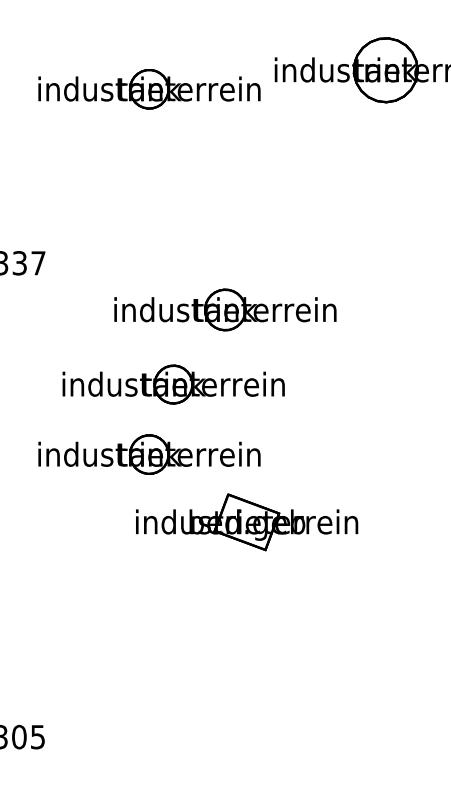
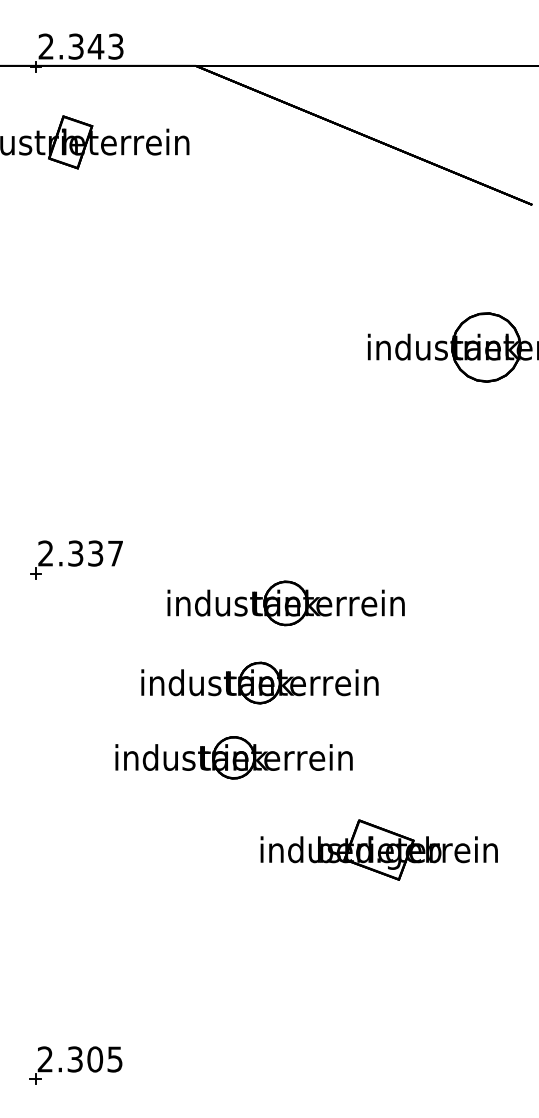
part: (148, 88) -> (233, 367), removed
part: (224, 310) -> (285, 603), moved
part: (246, 521) -> (378, 849), moved

